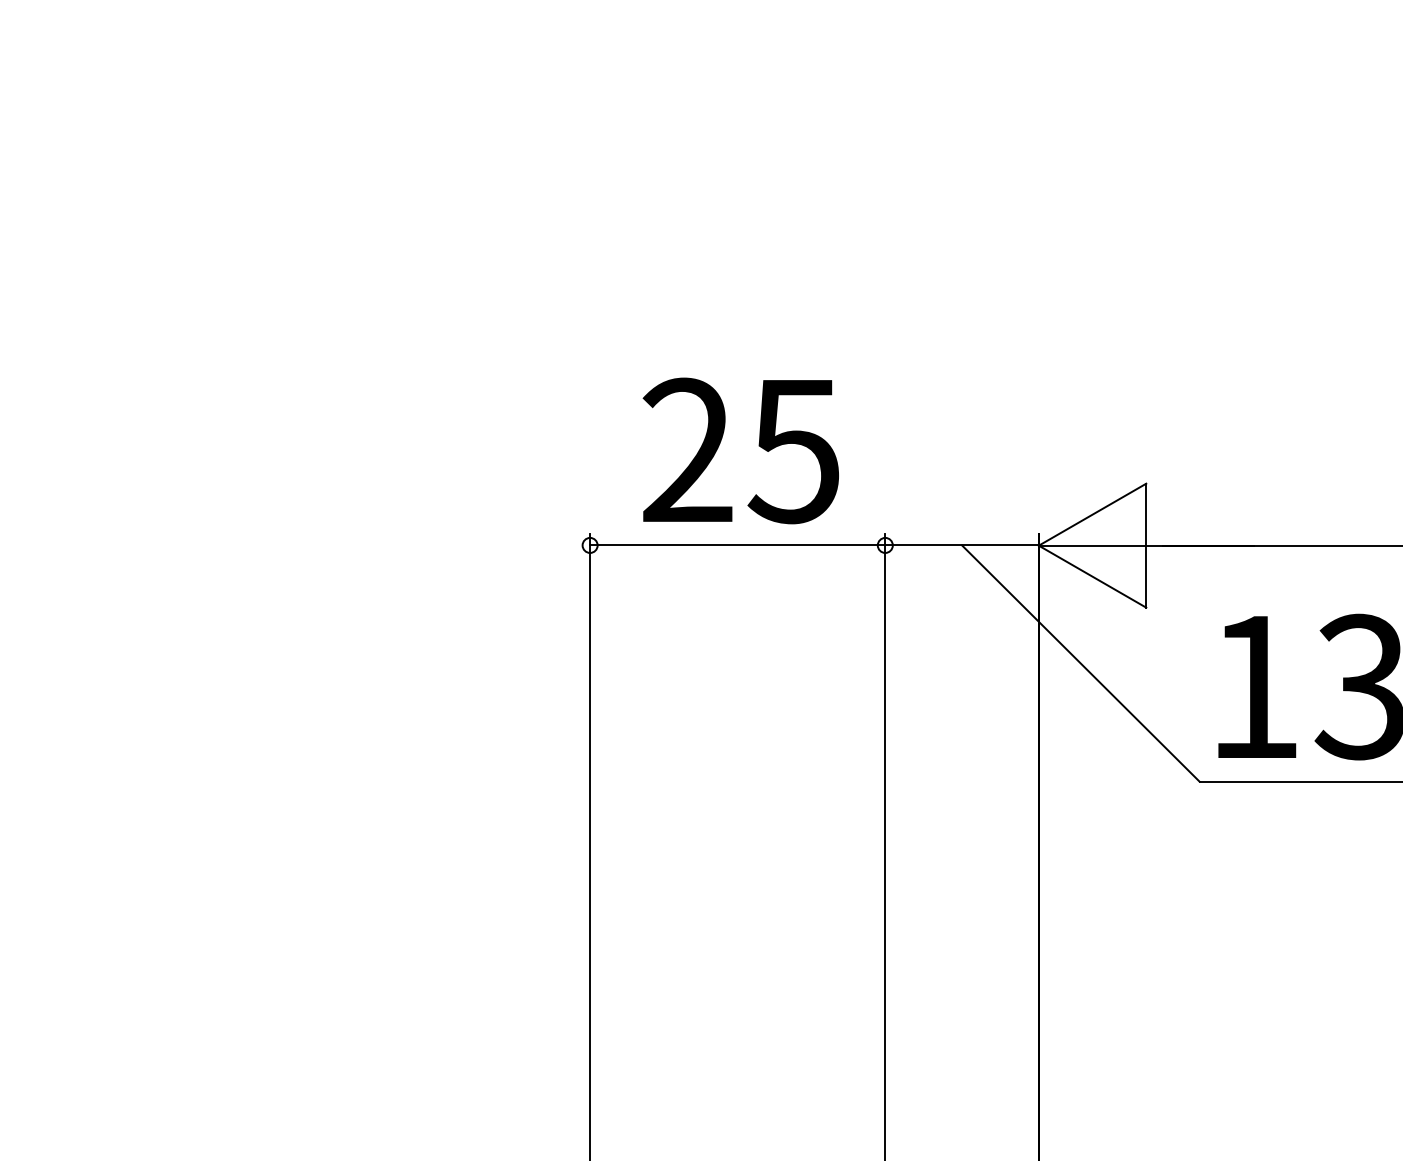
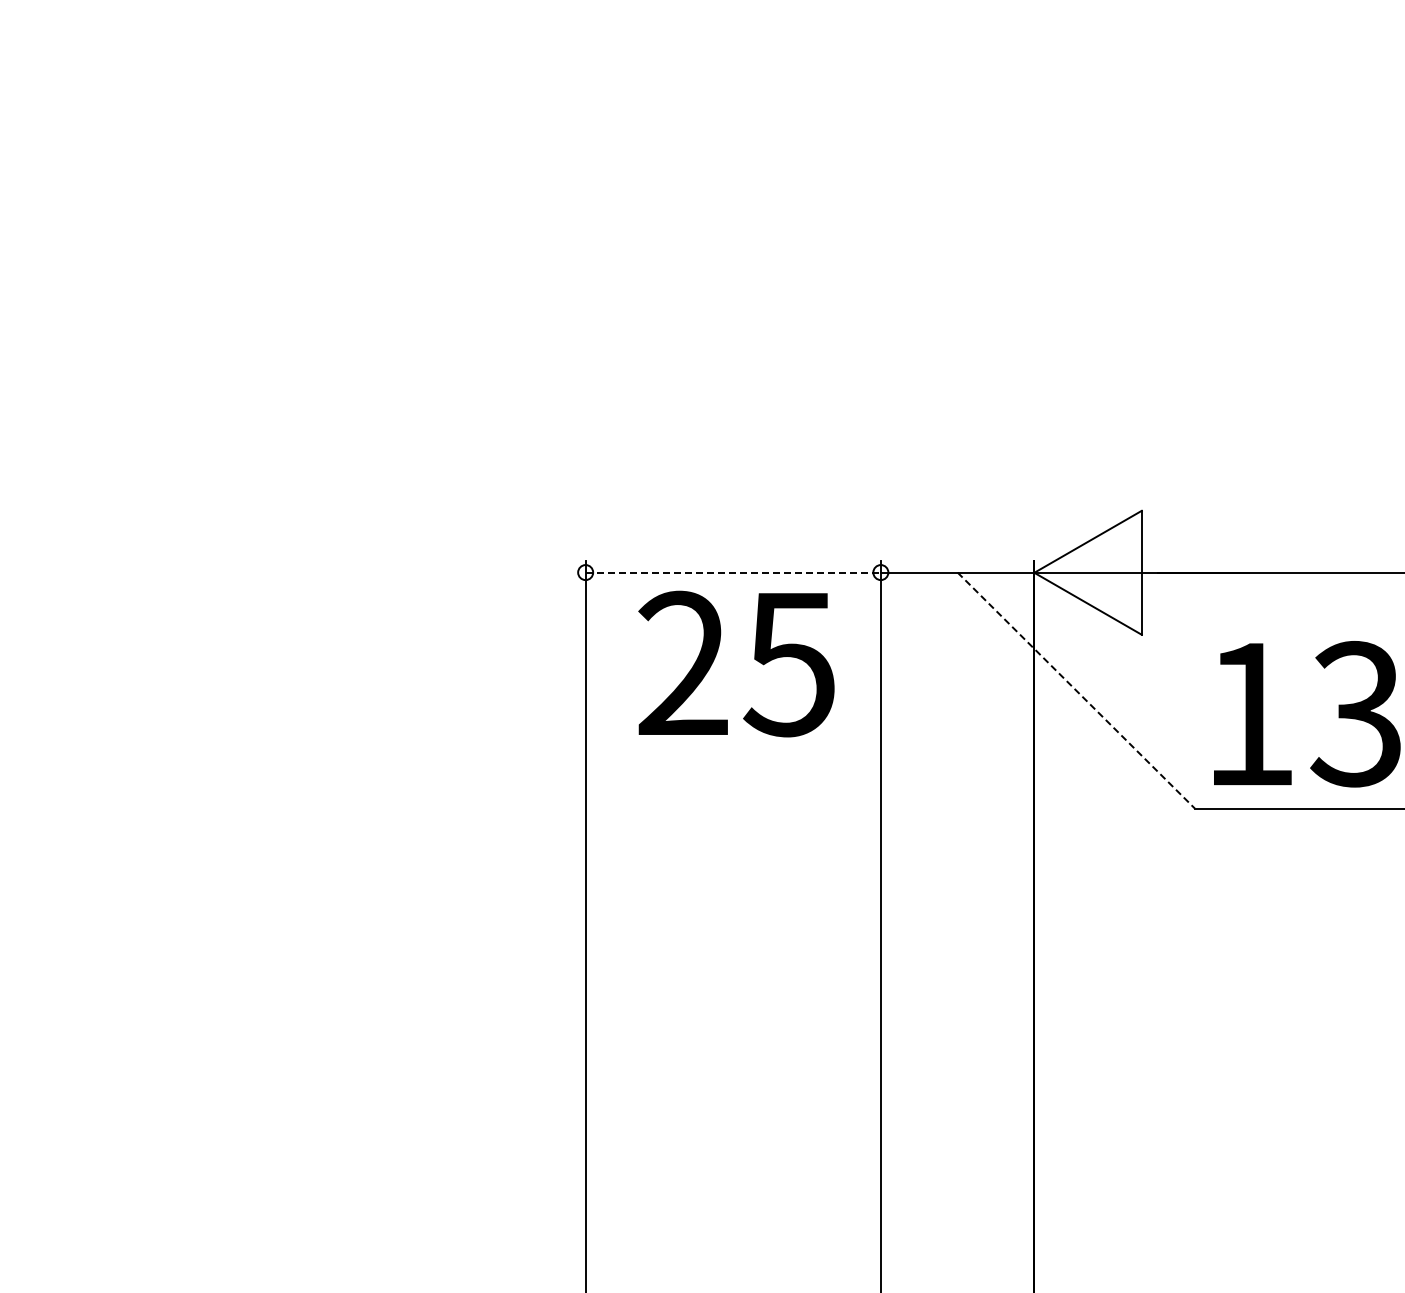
text: (740, 450) -> (736, 663), moved
line: (737, 545) -> (733, 572), solid -> dashed
line: (1080, 664) -> (1076, 691), solid -> dashed

